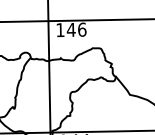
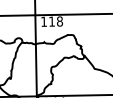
text: (76, 29) -> (55, 21), 146 -> 118

